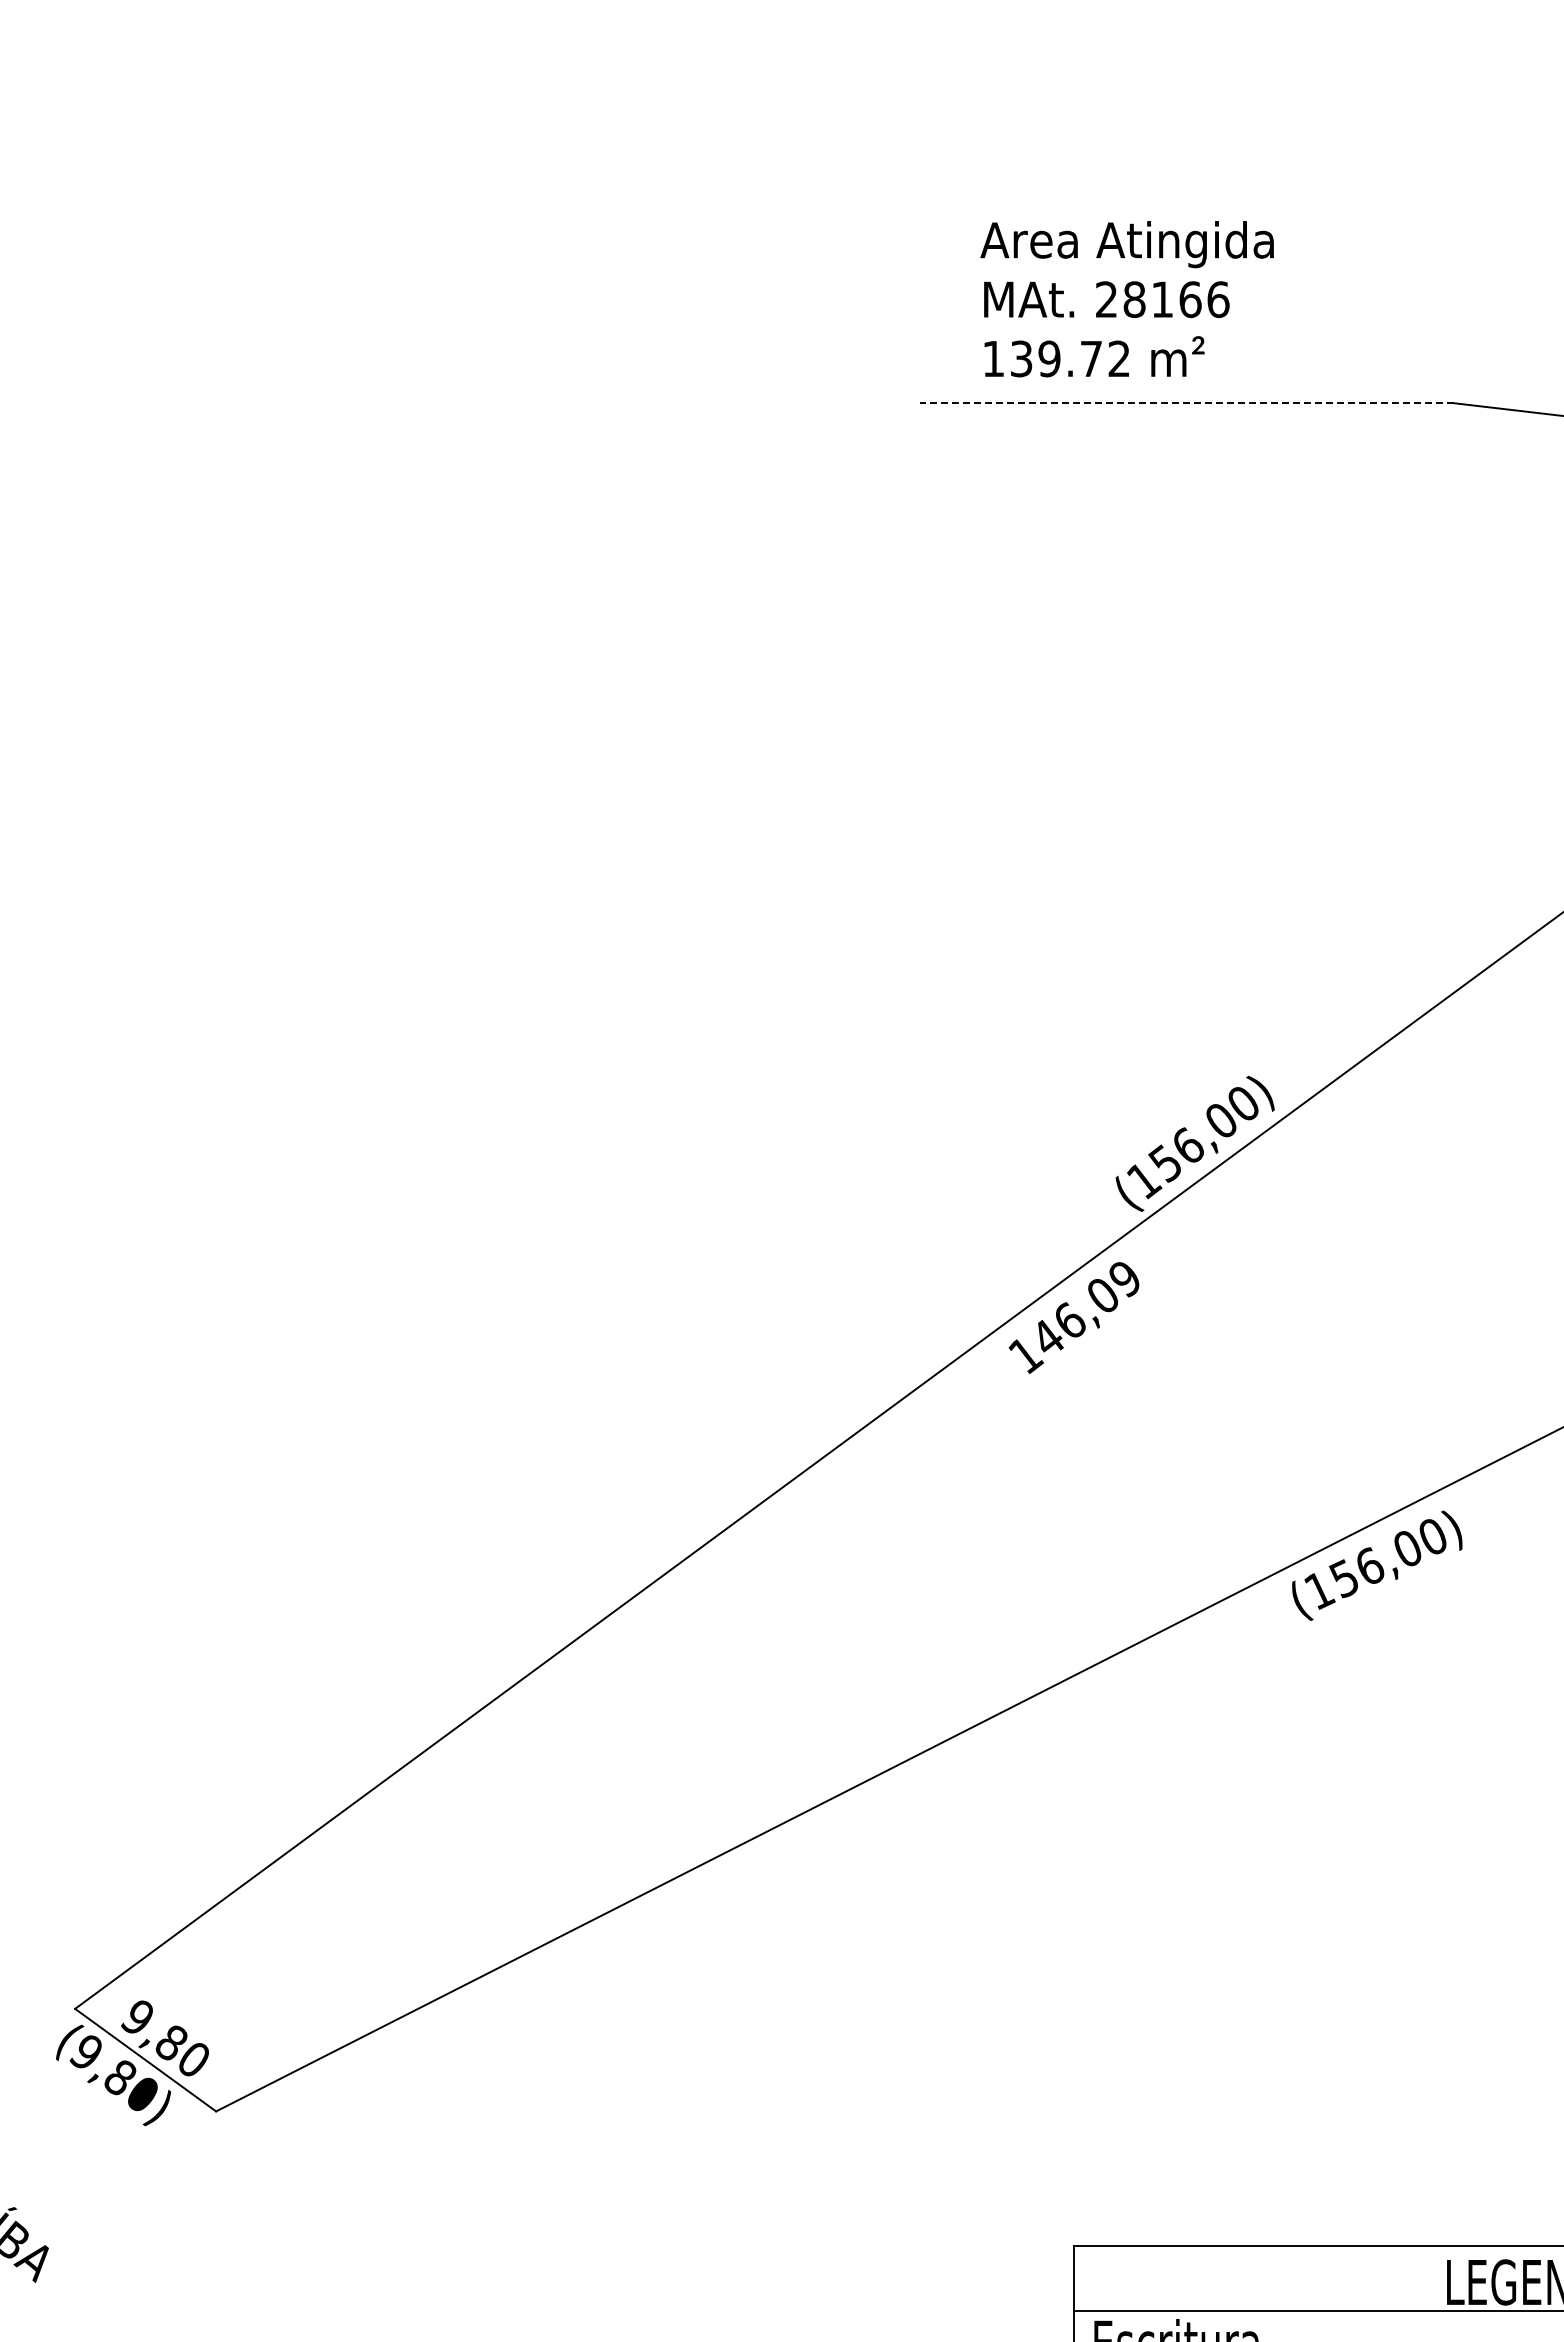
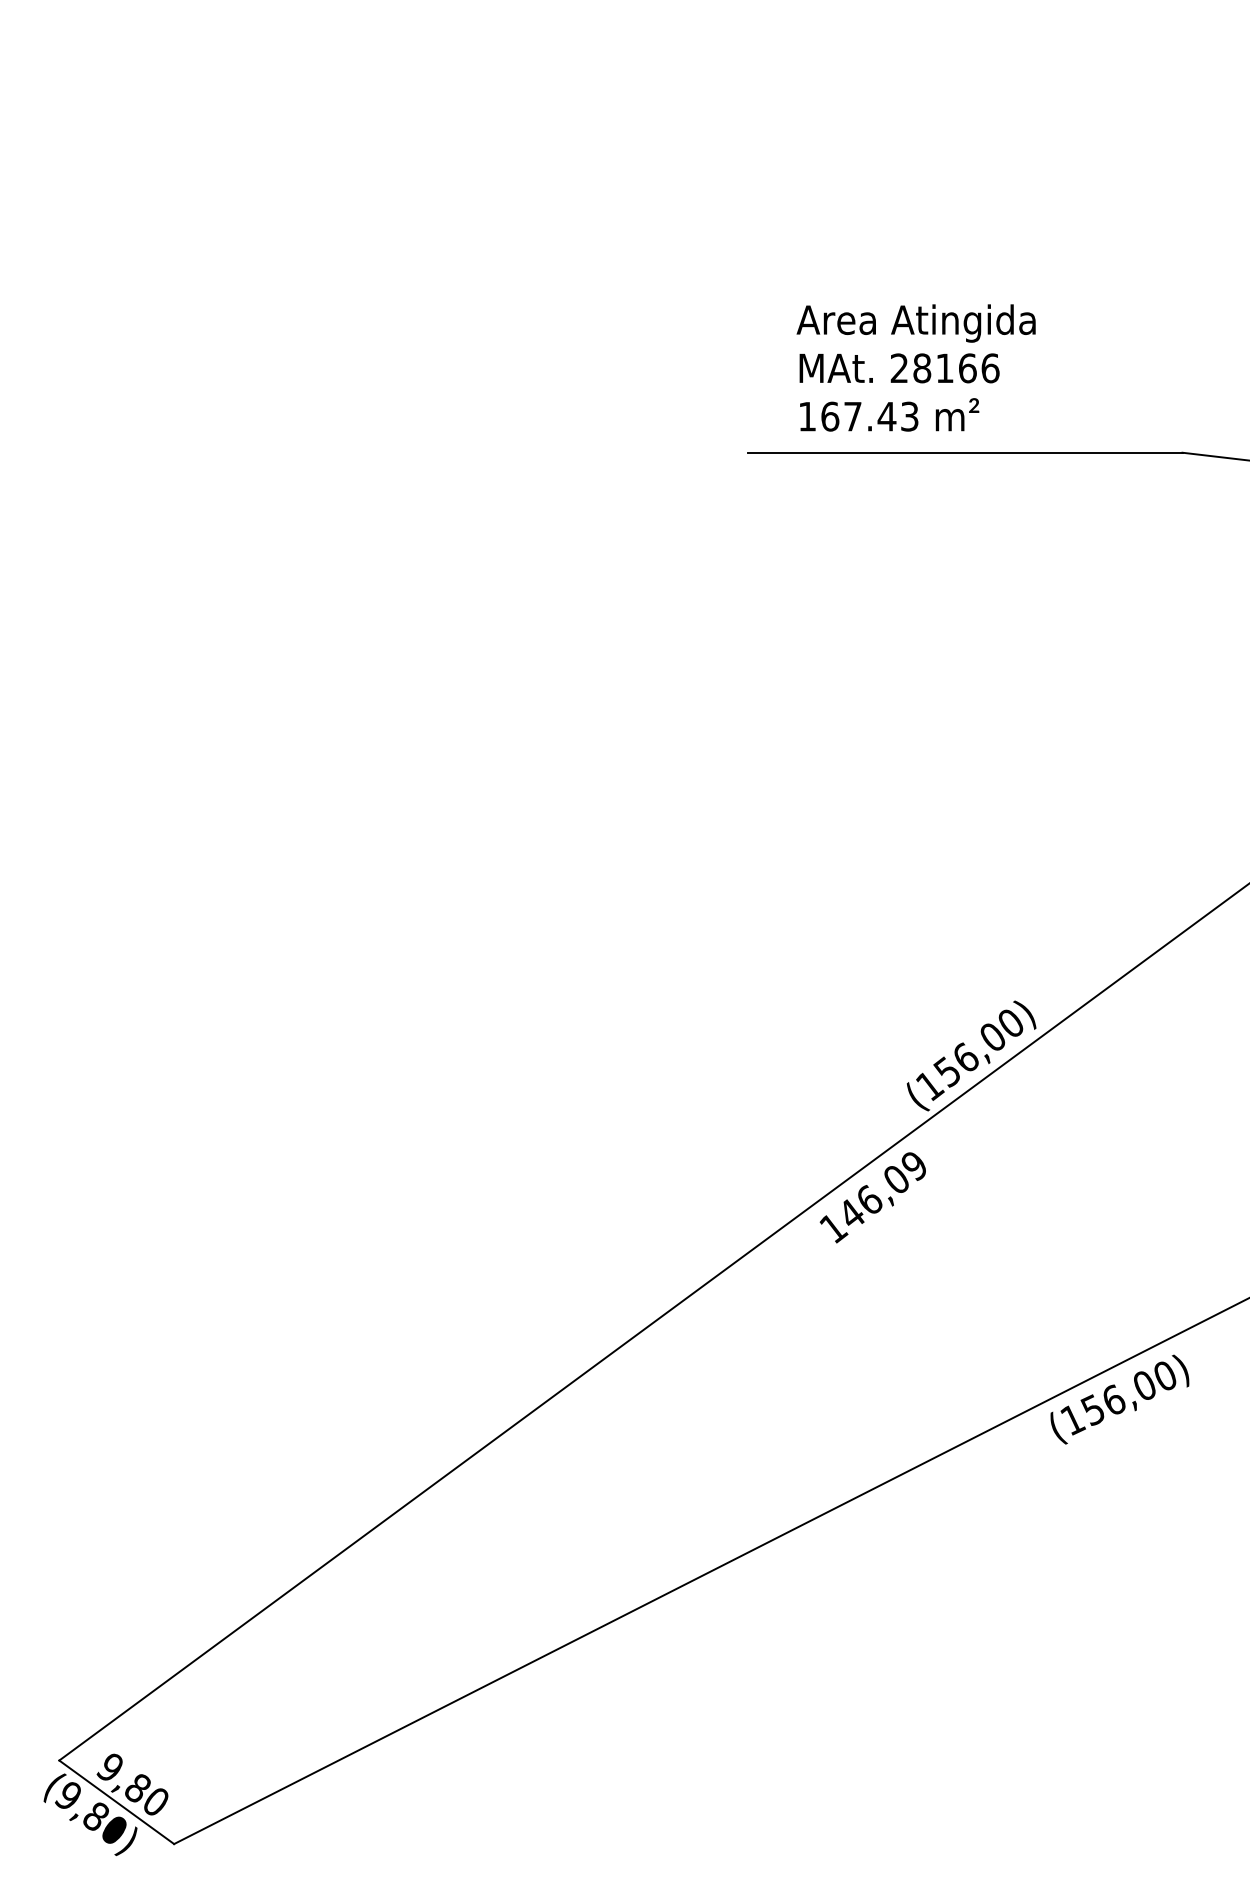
text: (1069, 358) -> (869, 416), 139.72 -> 167.43
line: (1187, 403) -> (965, 452), dashed -> solid

